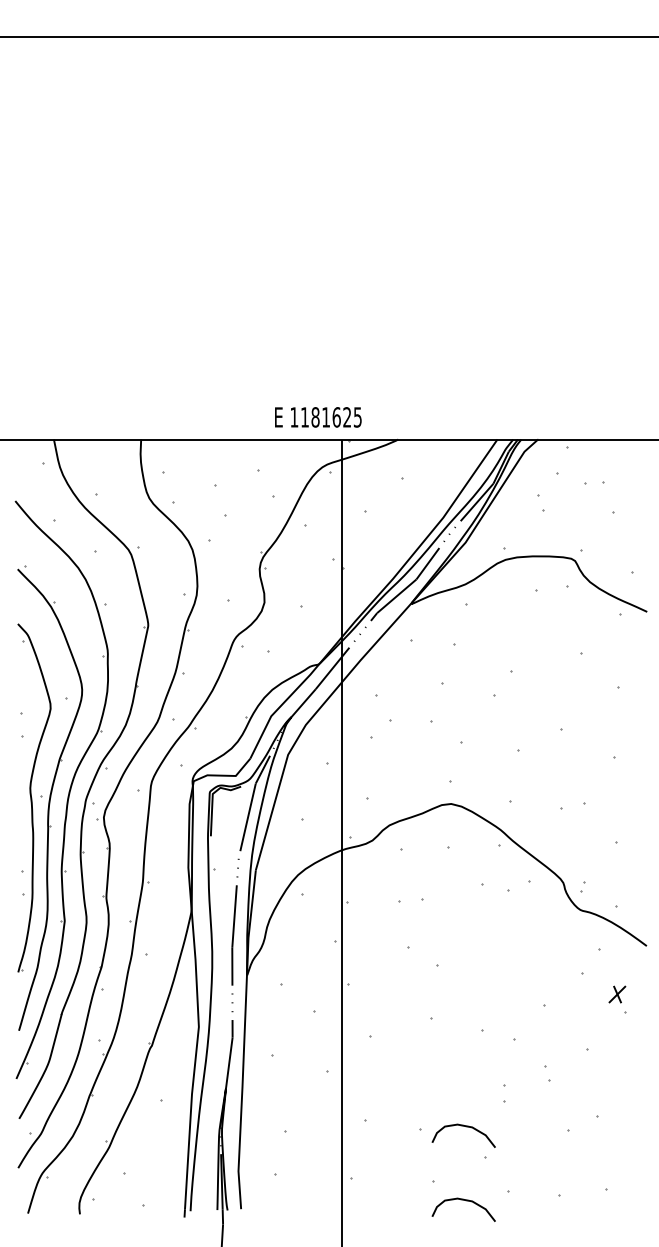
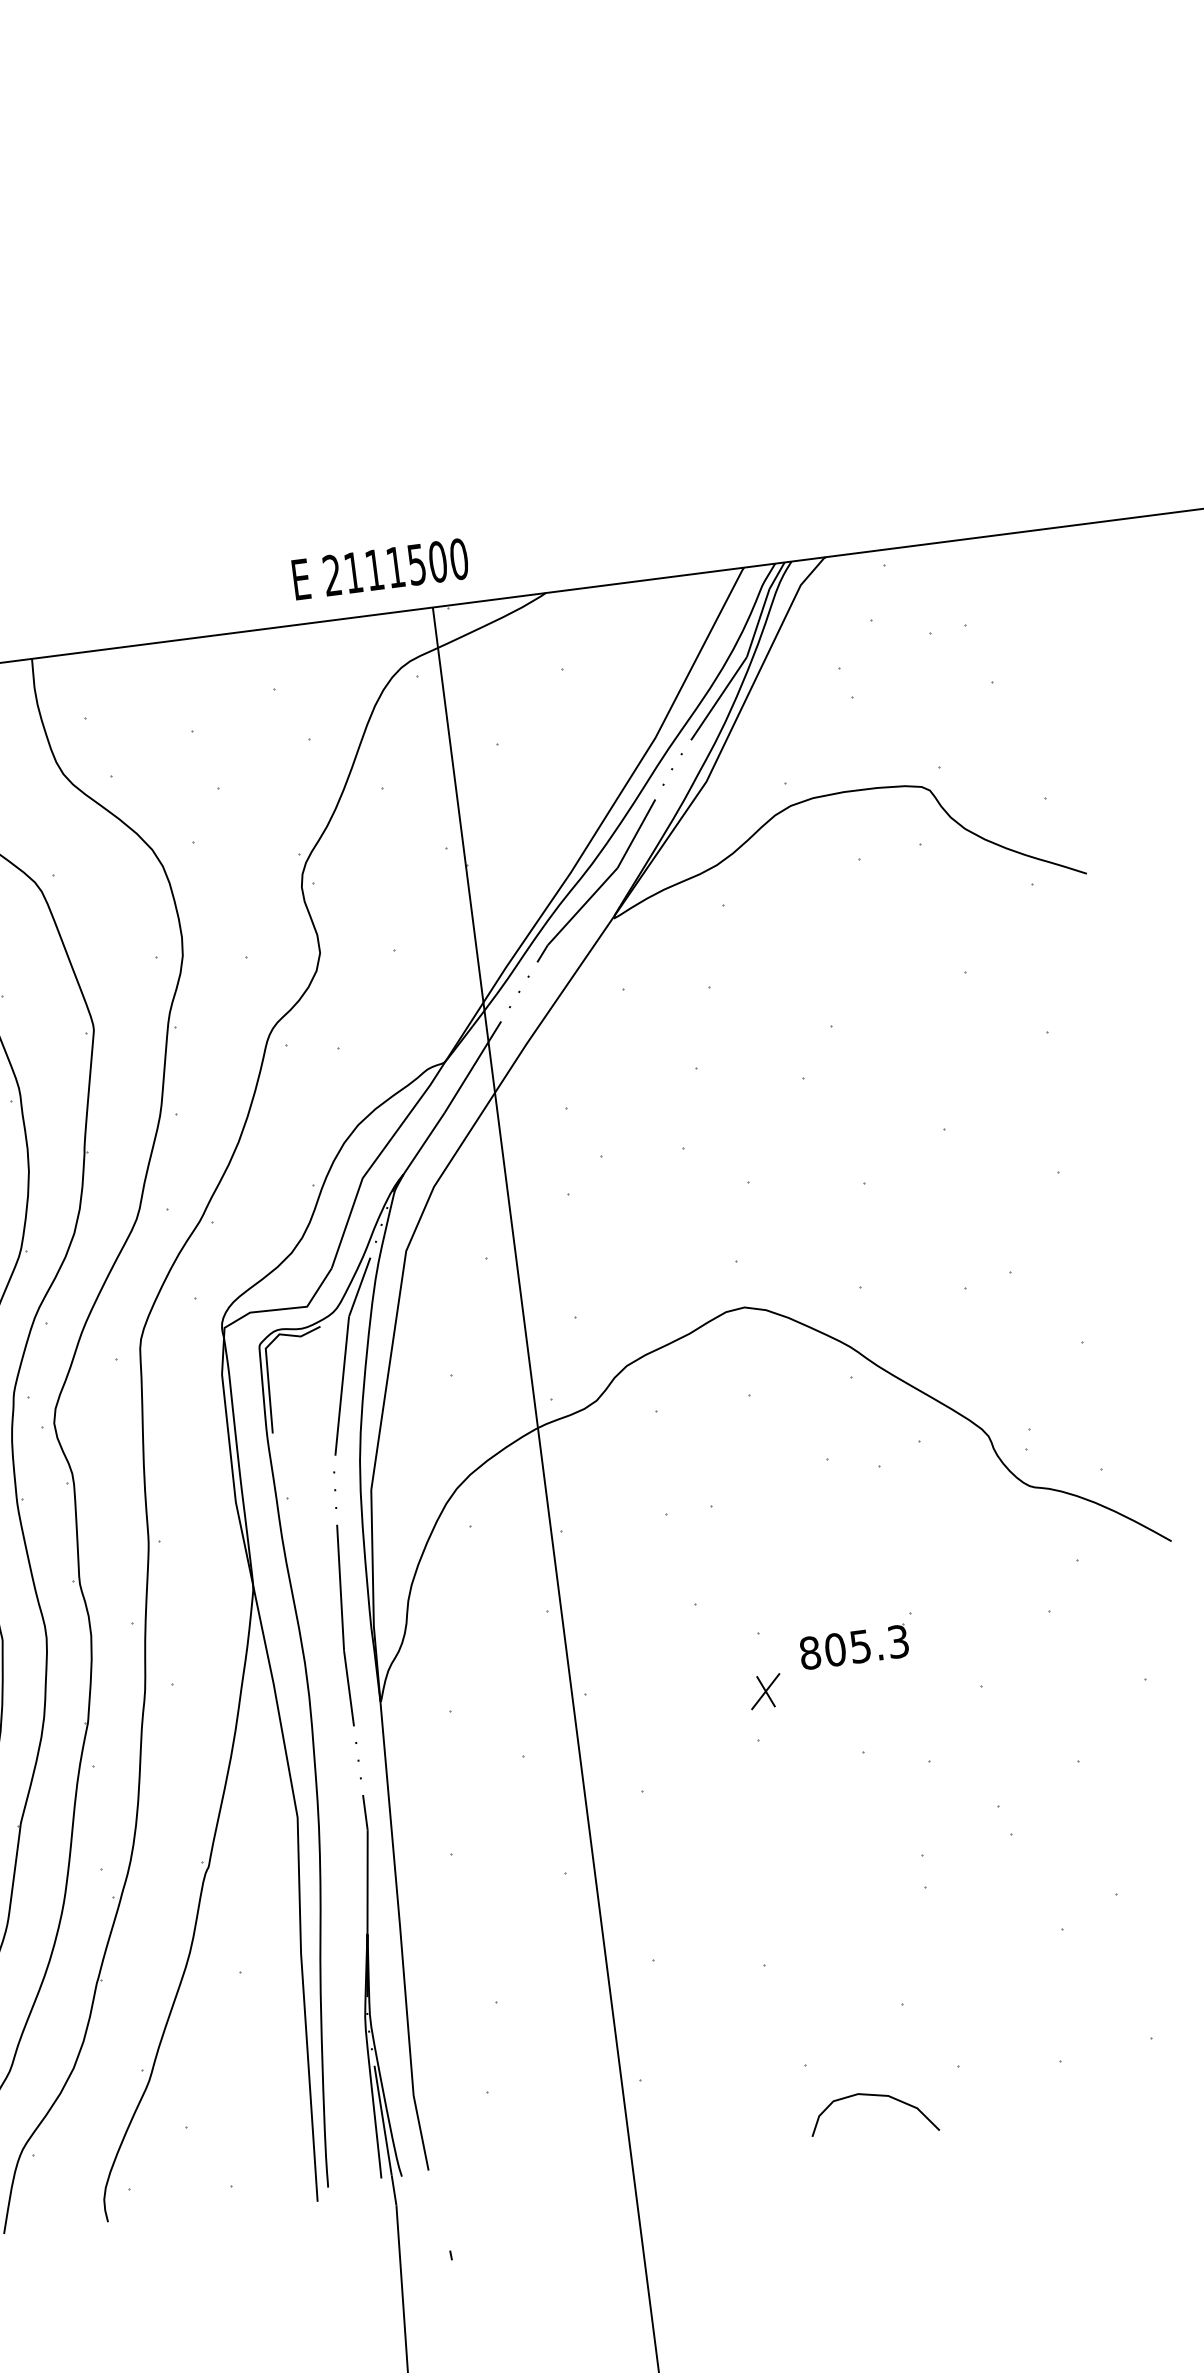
text: (325, 417) -> (394, 567), 1181625 -> 2111500
part: (485, 975) -> (856, 1641), added
part: (617, 994) -> (765, 1691), moved
curve: (466, 1127) -> (857, 1949), removed

